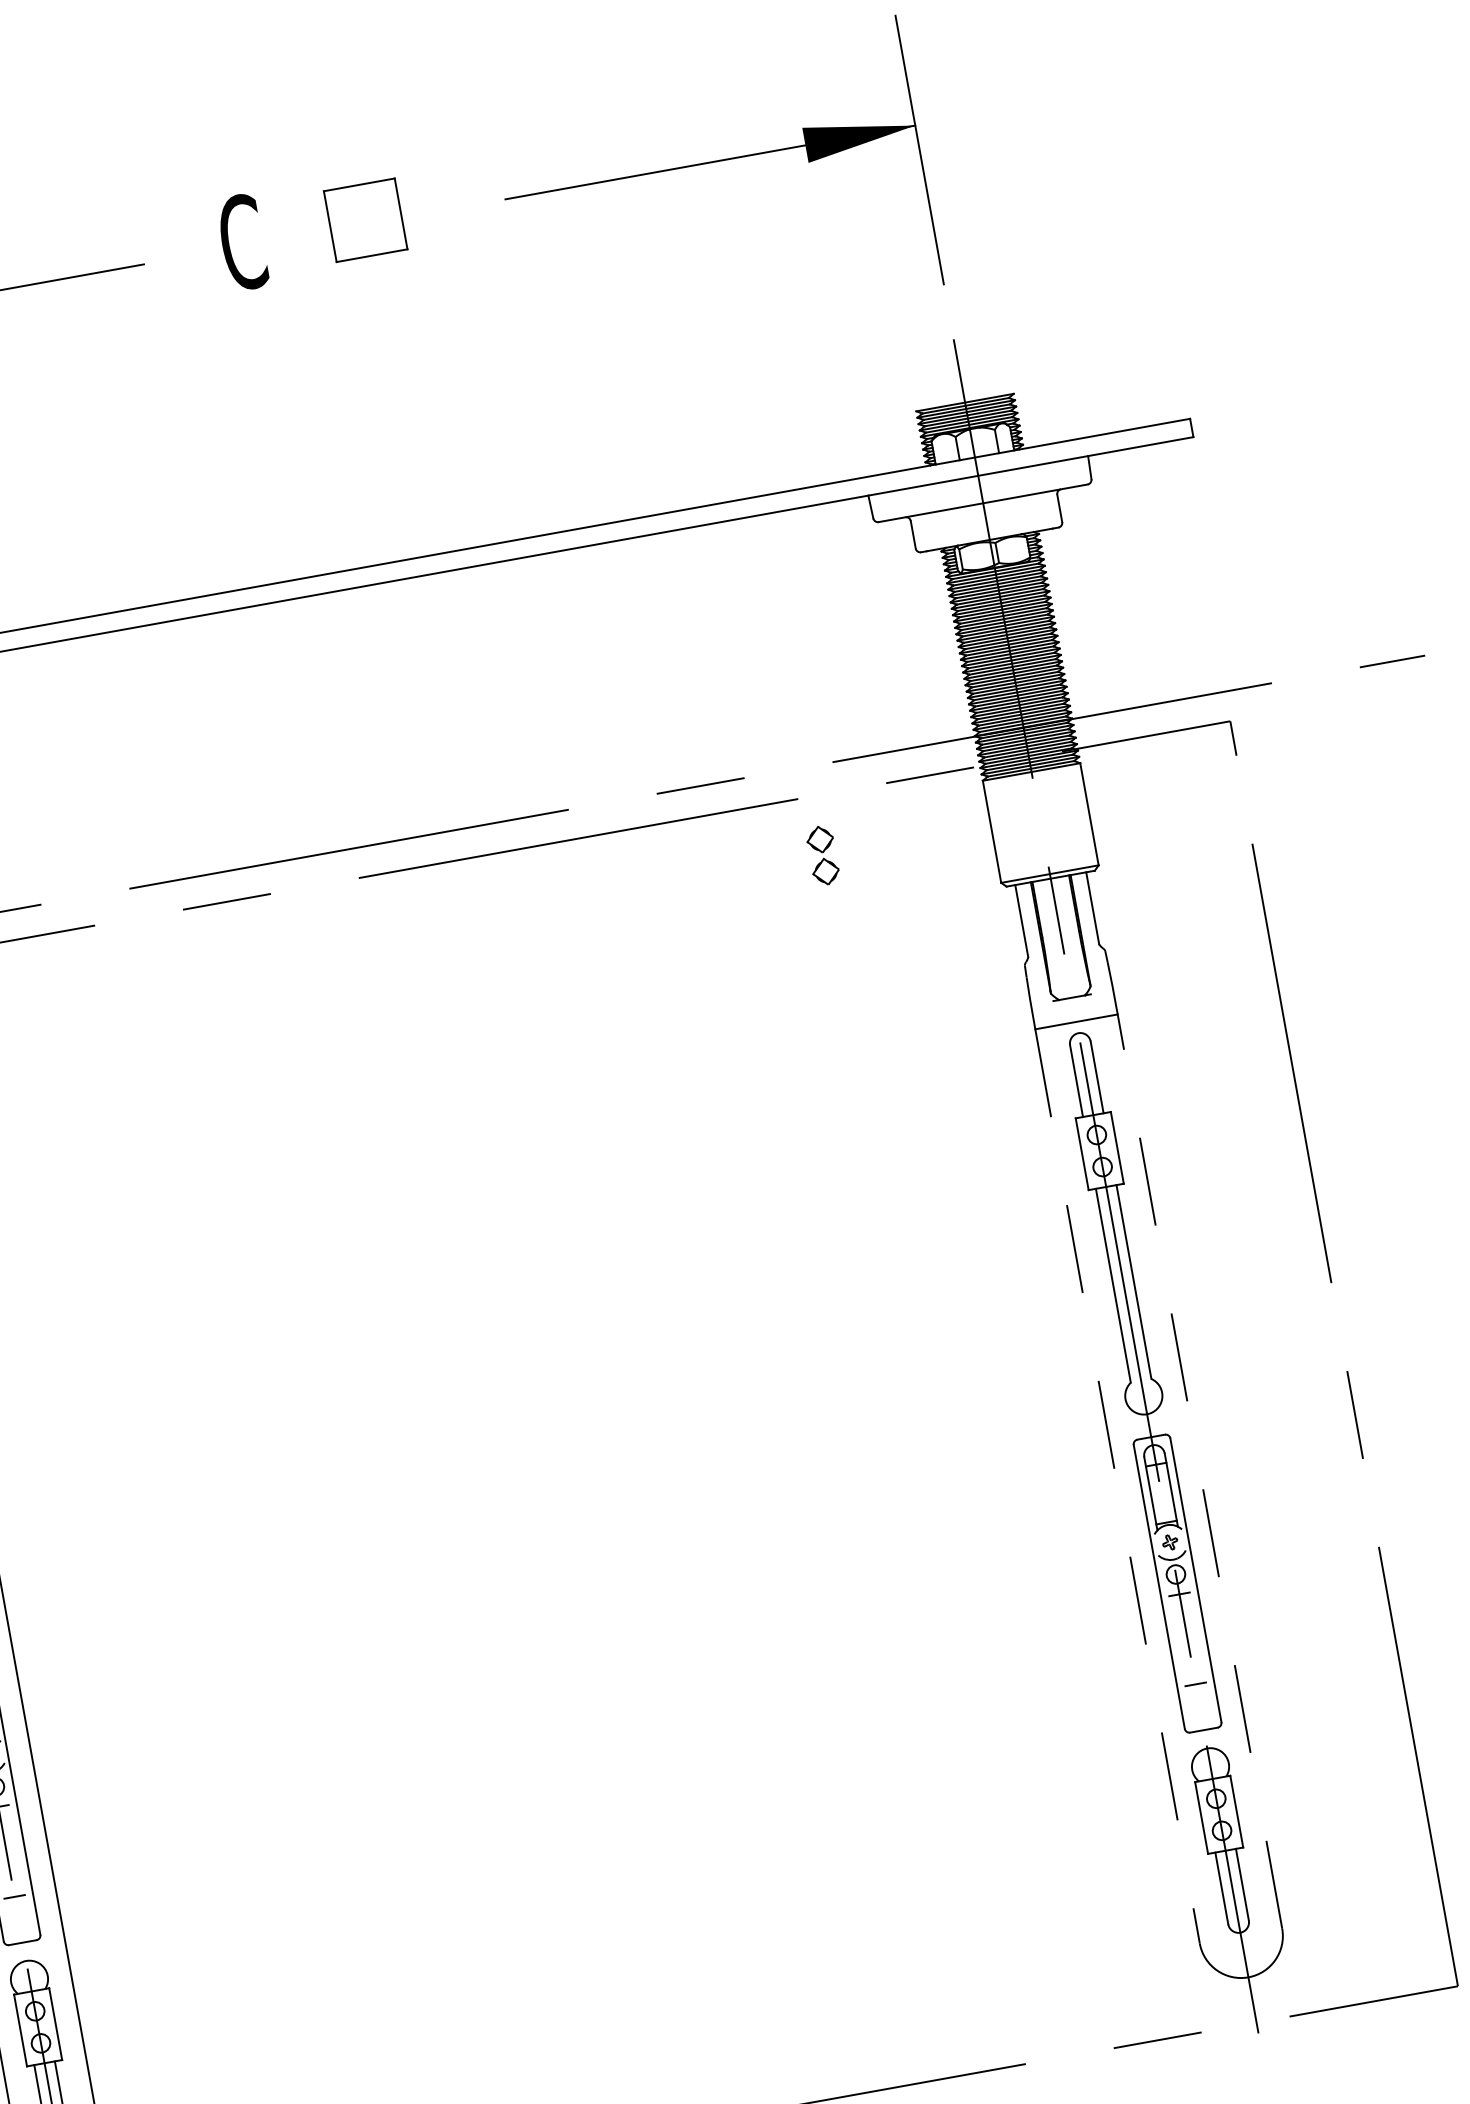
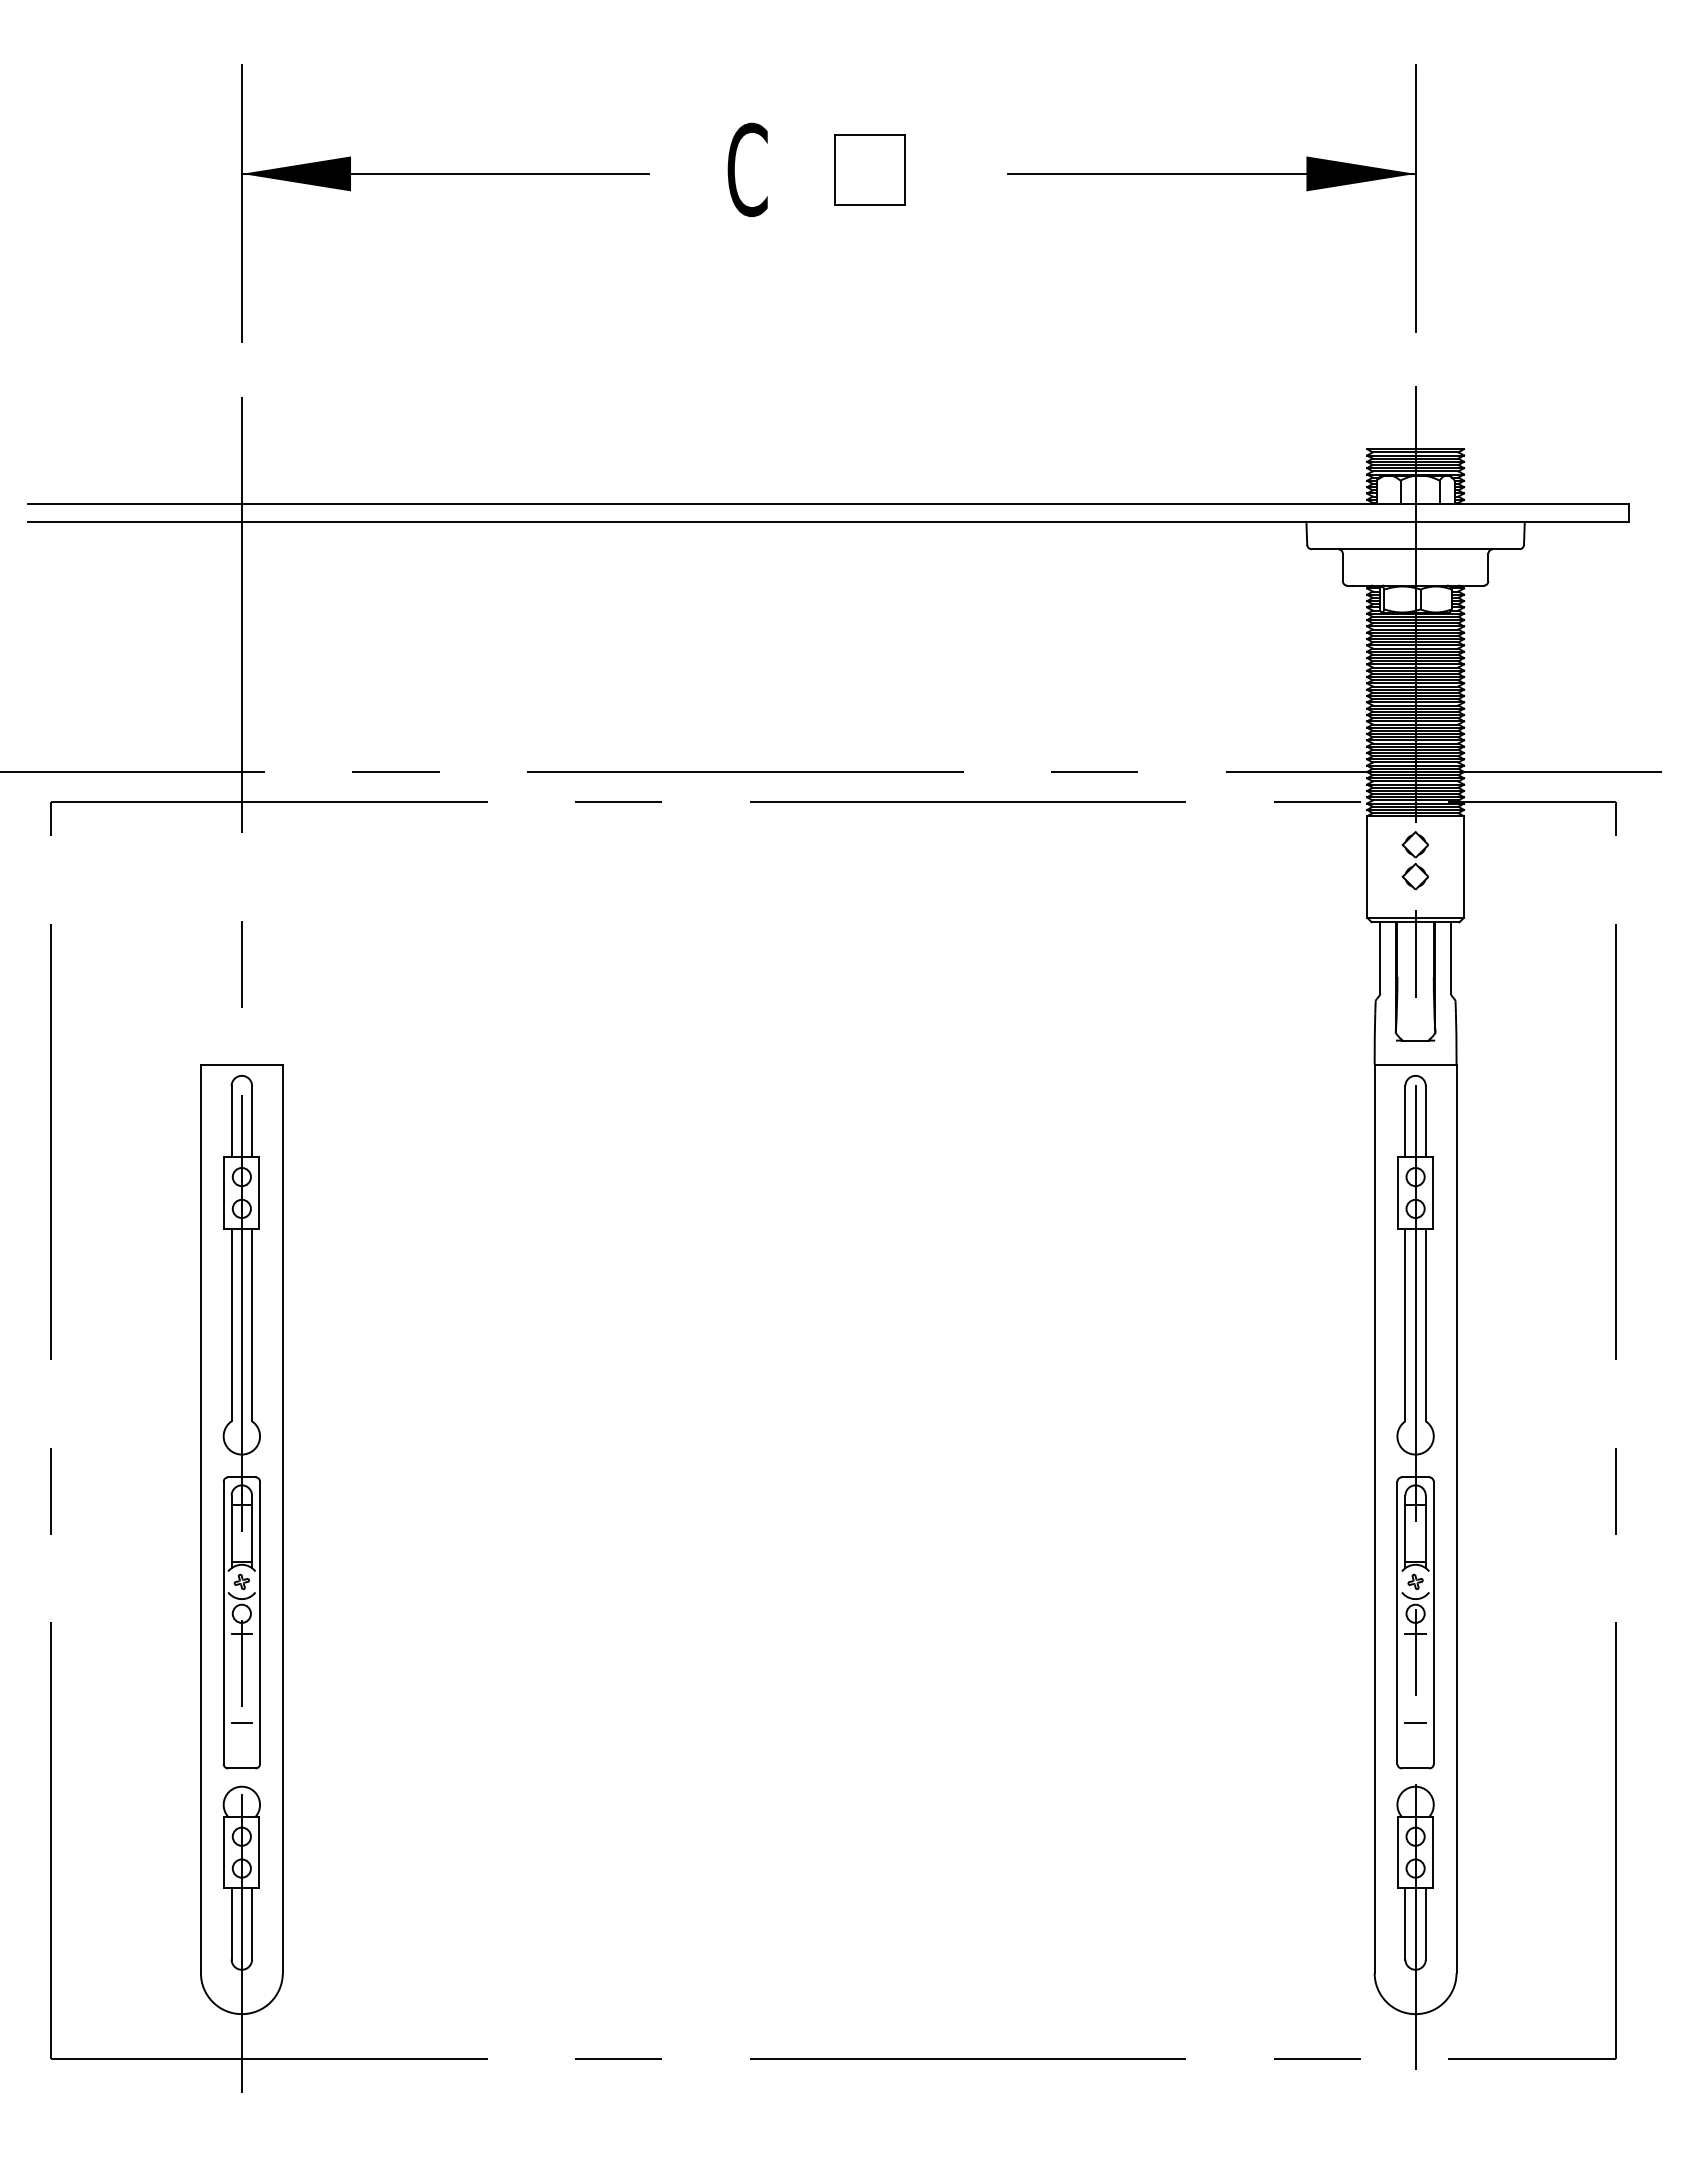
part: (822, 855) -> (1414, 860), moved
line: (1199, 1471) -> (1456, 1518), dashed -> solid
line: (1117, 1487) -> (1374, 1519), dashed -> solid

